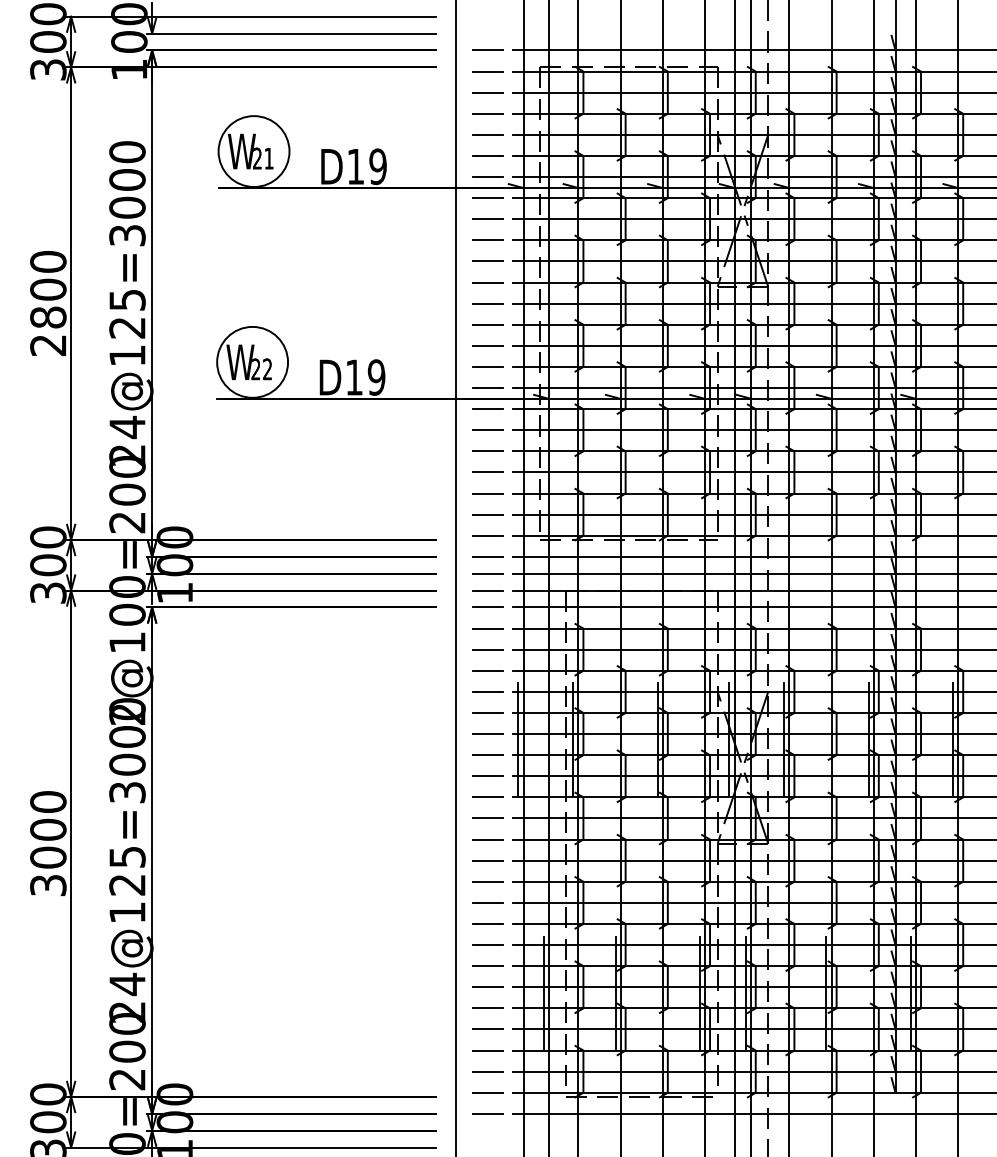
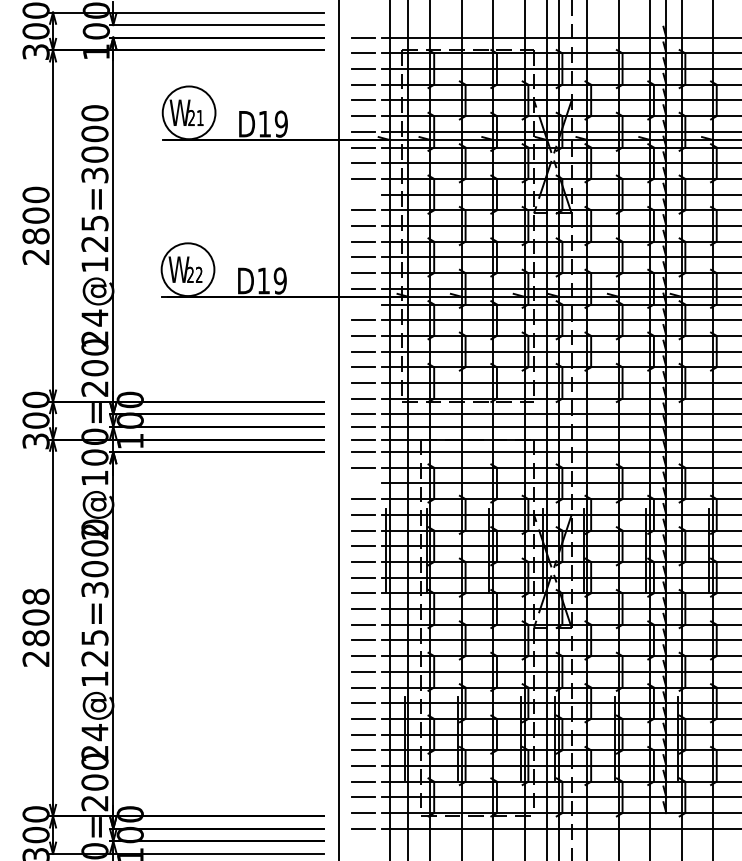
line: (487, 261) -> (362, 194), removed
line: (487, 409) -> (362, 304), removed
line: (487, 649) -> (362, 483), removed
text: (48, 843) -> (36, 627), 3000 -> 2808

